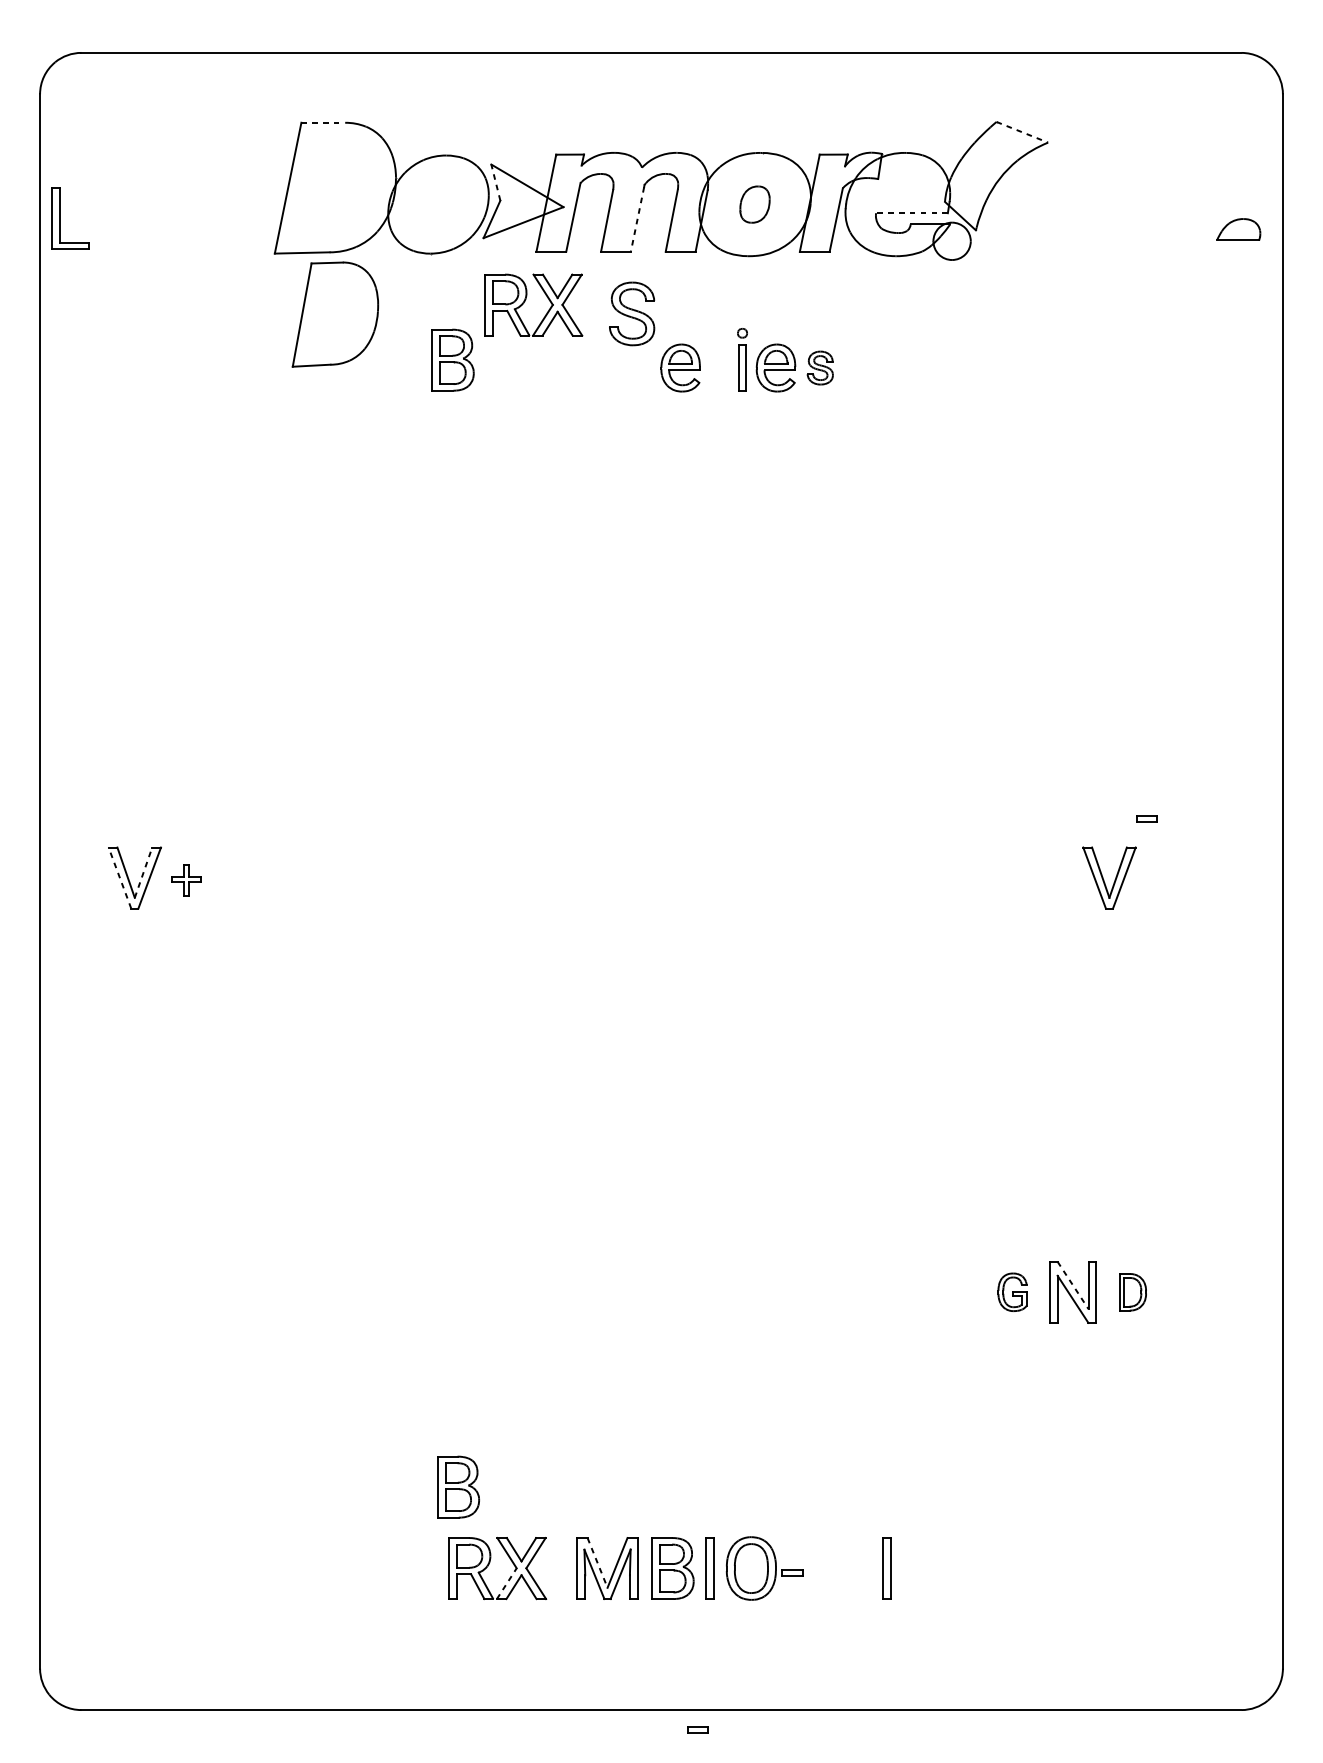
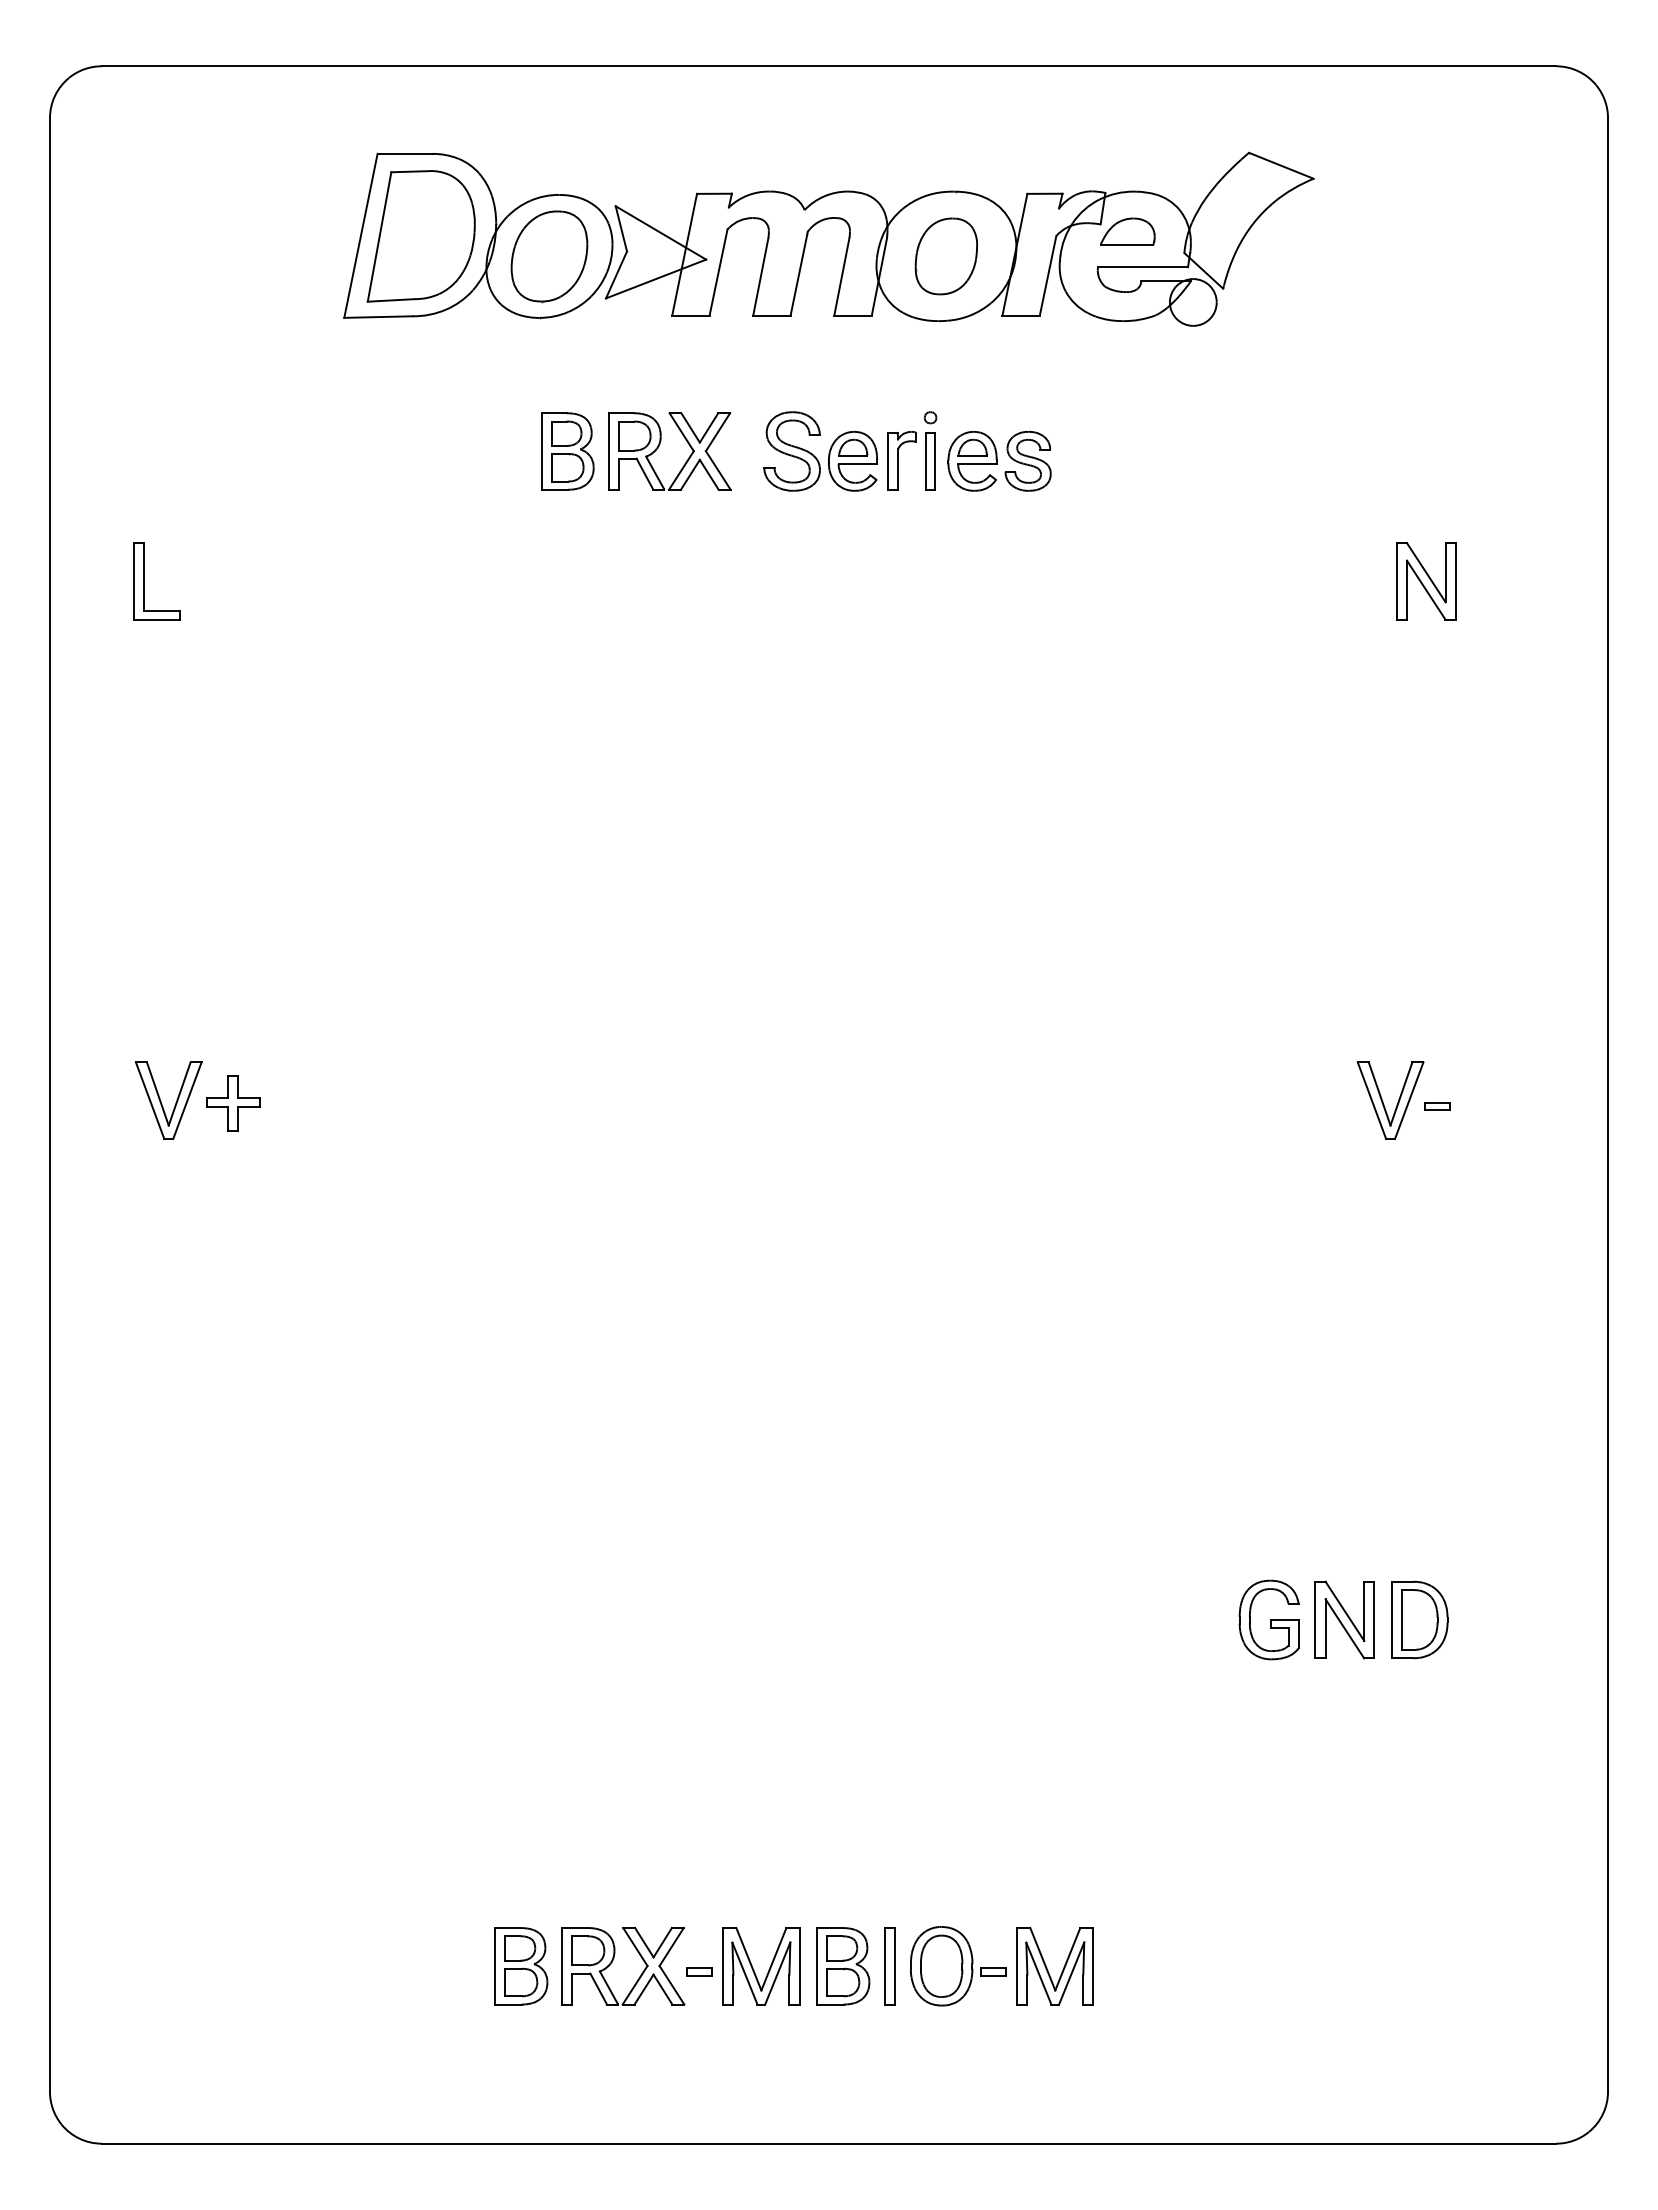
line: (323, 122) -> (405, 153), dashed -> solid
line: (1022, 132) -> (1281, 165), dashed -> solid
line: (495, 182) -> (621, 228), dashed -> solid
part: (438, 204) -> (549, 256), added
part: (754, 204) -> (945, 256), size x1.67
line: (912, 213) -> (1143, 267), dashed -> solid
part: (60, 219) -> (144, 581), moved
line: (637, 219) -> (798, 275), dashed -> solid
part: (1238, 229) -> (1127, 231), moved
part: (525, 301) -> (659, 446), moved
part: (631, 313) -> (791, 451), moved
part: (334, 314) -> (420, 236), moved
part: (719, 367) -> (901, 460), added
part: (819, 368) -> (1027, 461), size x1.43
part: (1138, 463) -> (1426, 581), added
part: (1146, 818) -> (1437, 1106), moved
line: (143, 872) -> (179, 1093), dashed -> solid
line: (120, 877) -> (150, 1100), dashed -> solid
part: (186, 880) -> (233, 1103), size x1.43
line: (1073, 1285) -> (1345, 1611), dashed -> solid
part: (1012, 1291) -> (1268, 1619), size x1.67
part: (1132, 1291) -> (1419, 1619), size x1.67
part: (458, 1487) -> (521, 1966), moved
line: (597, 1563) -> (748, 1959), dashed -> solid
part: (886, 1568) -> (1110, 1966), removed
part: (835, 1569) -> (1047, 1967), added
line: (507, 1583) -> (635, 1985), dashed -> solid
part: (697, 1729) -> (699, 1971), moved

